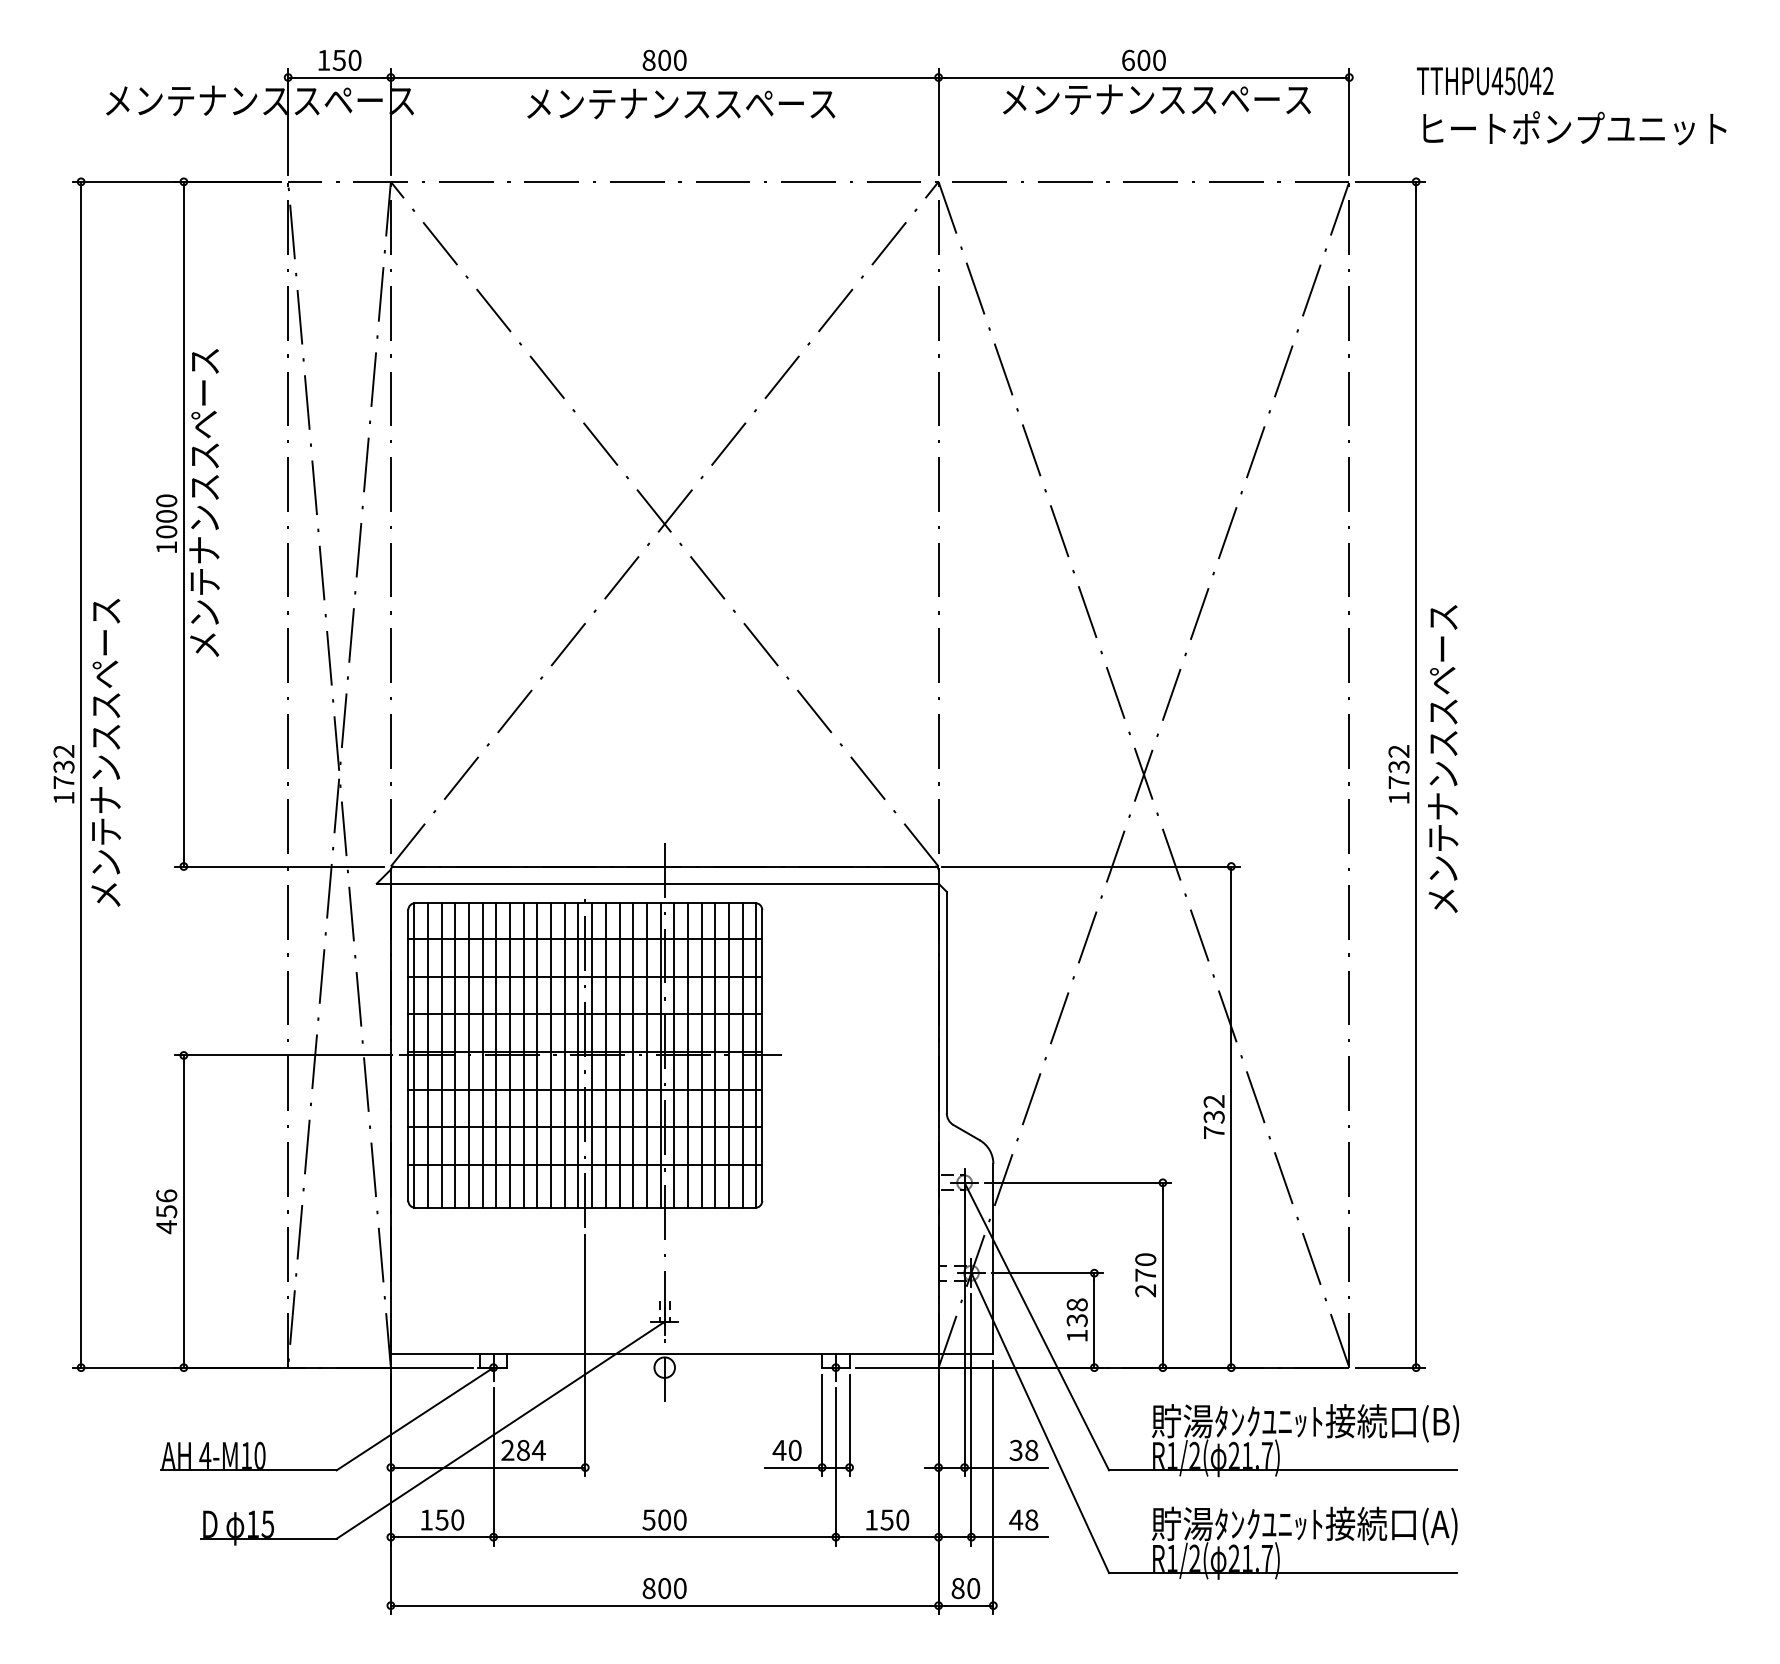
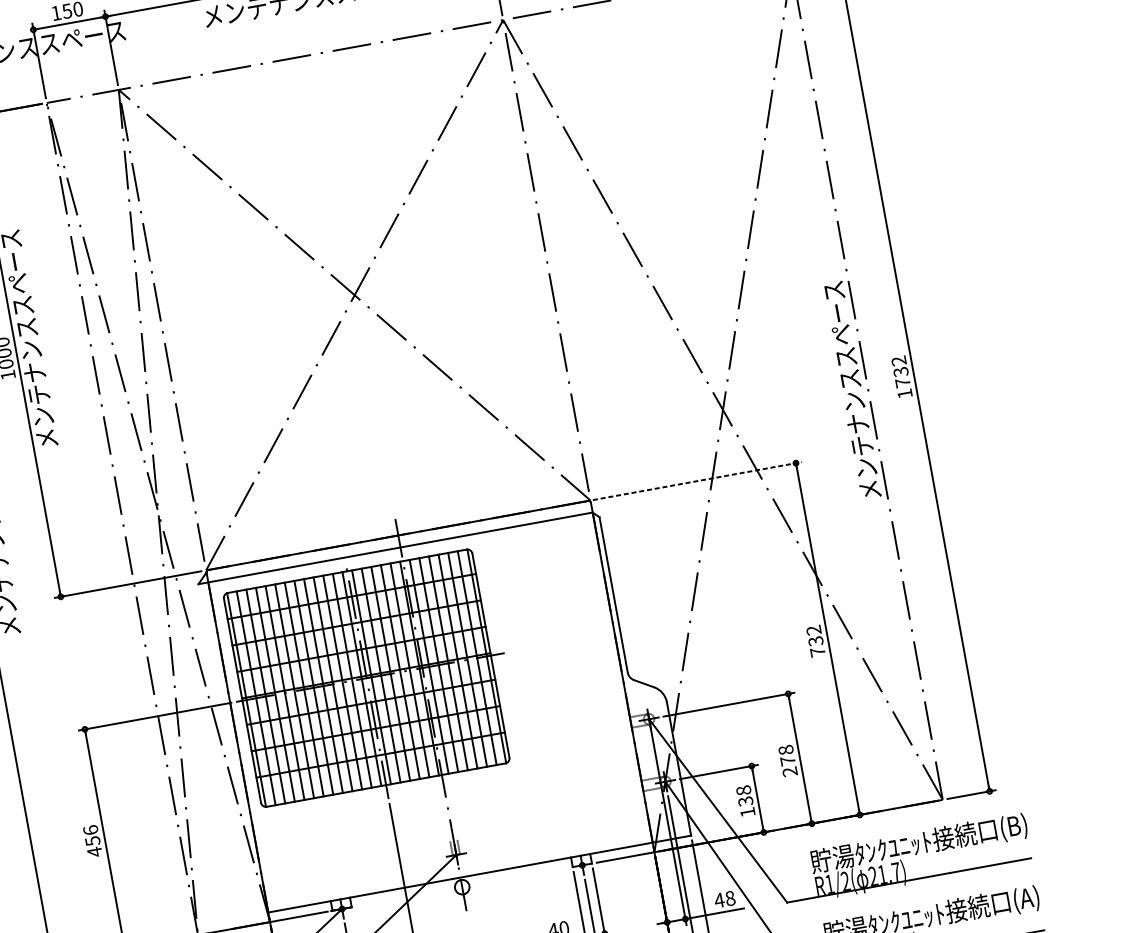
text: (1443, 759) -> (852, 390), moved
line: (1090, 866) -> (697, 481), solid -> dashed
text: (1145, 1259) -> (785, 749), 270 -> 278
text: (1016, 1449) -> (719, 899), 38 -> 48

